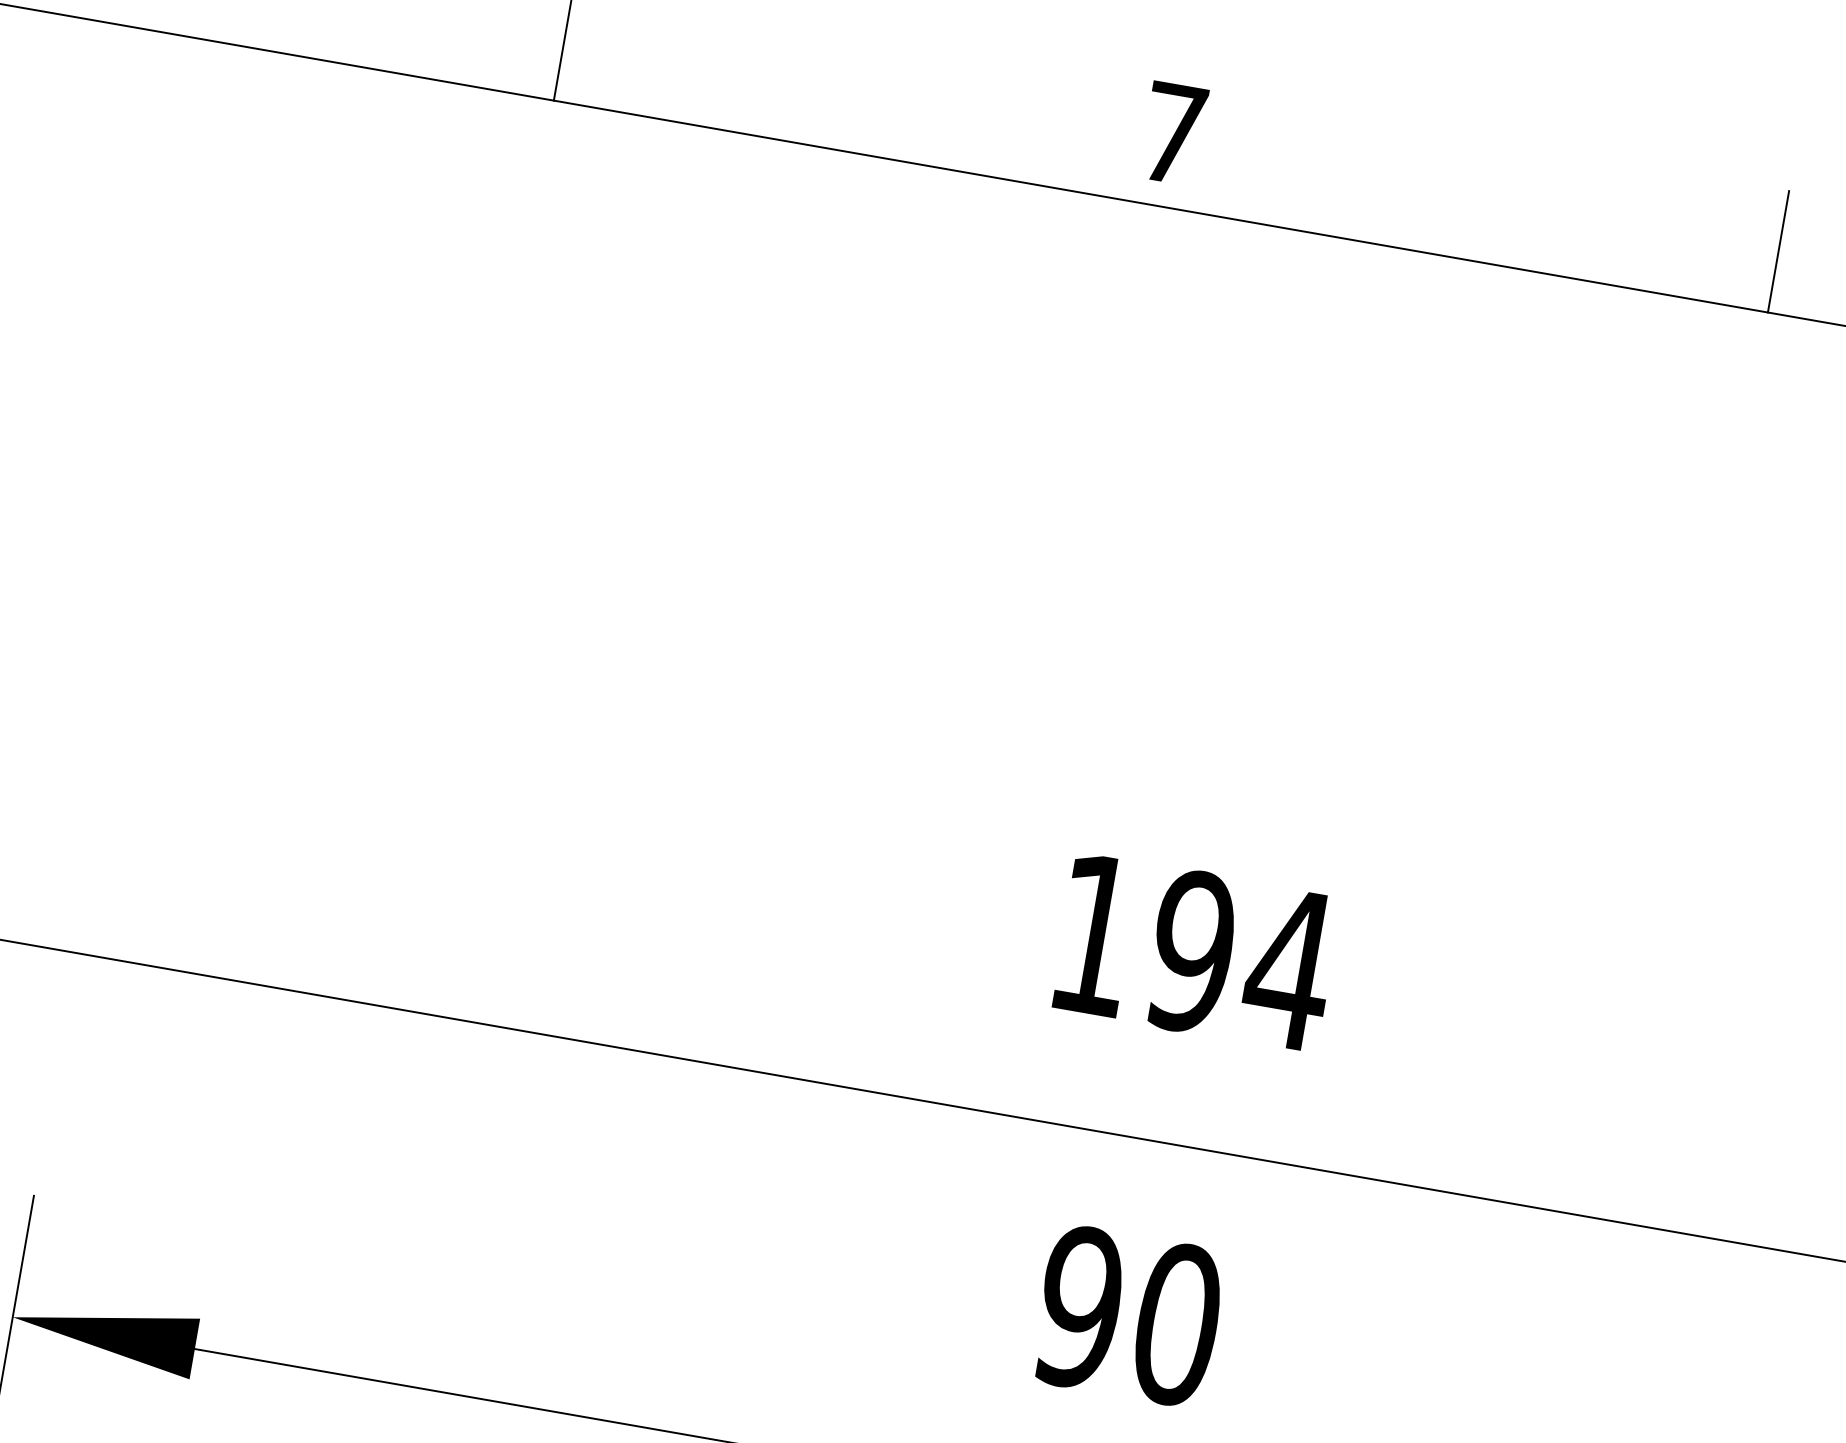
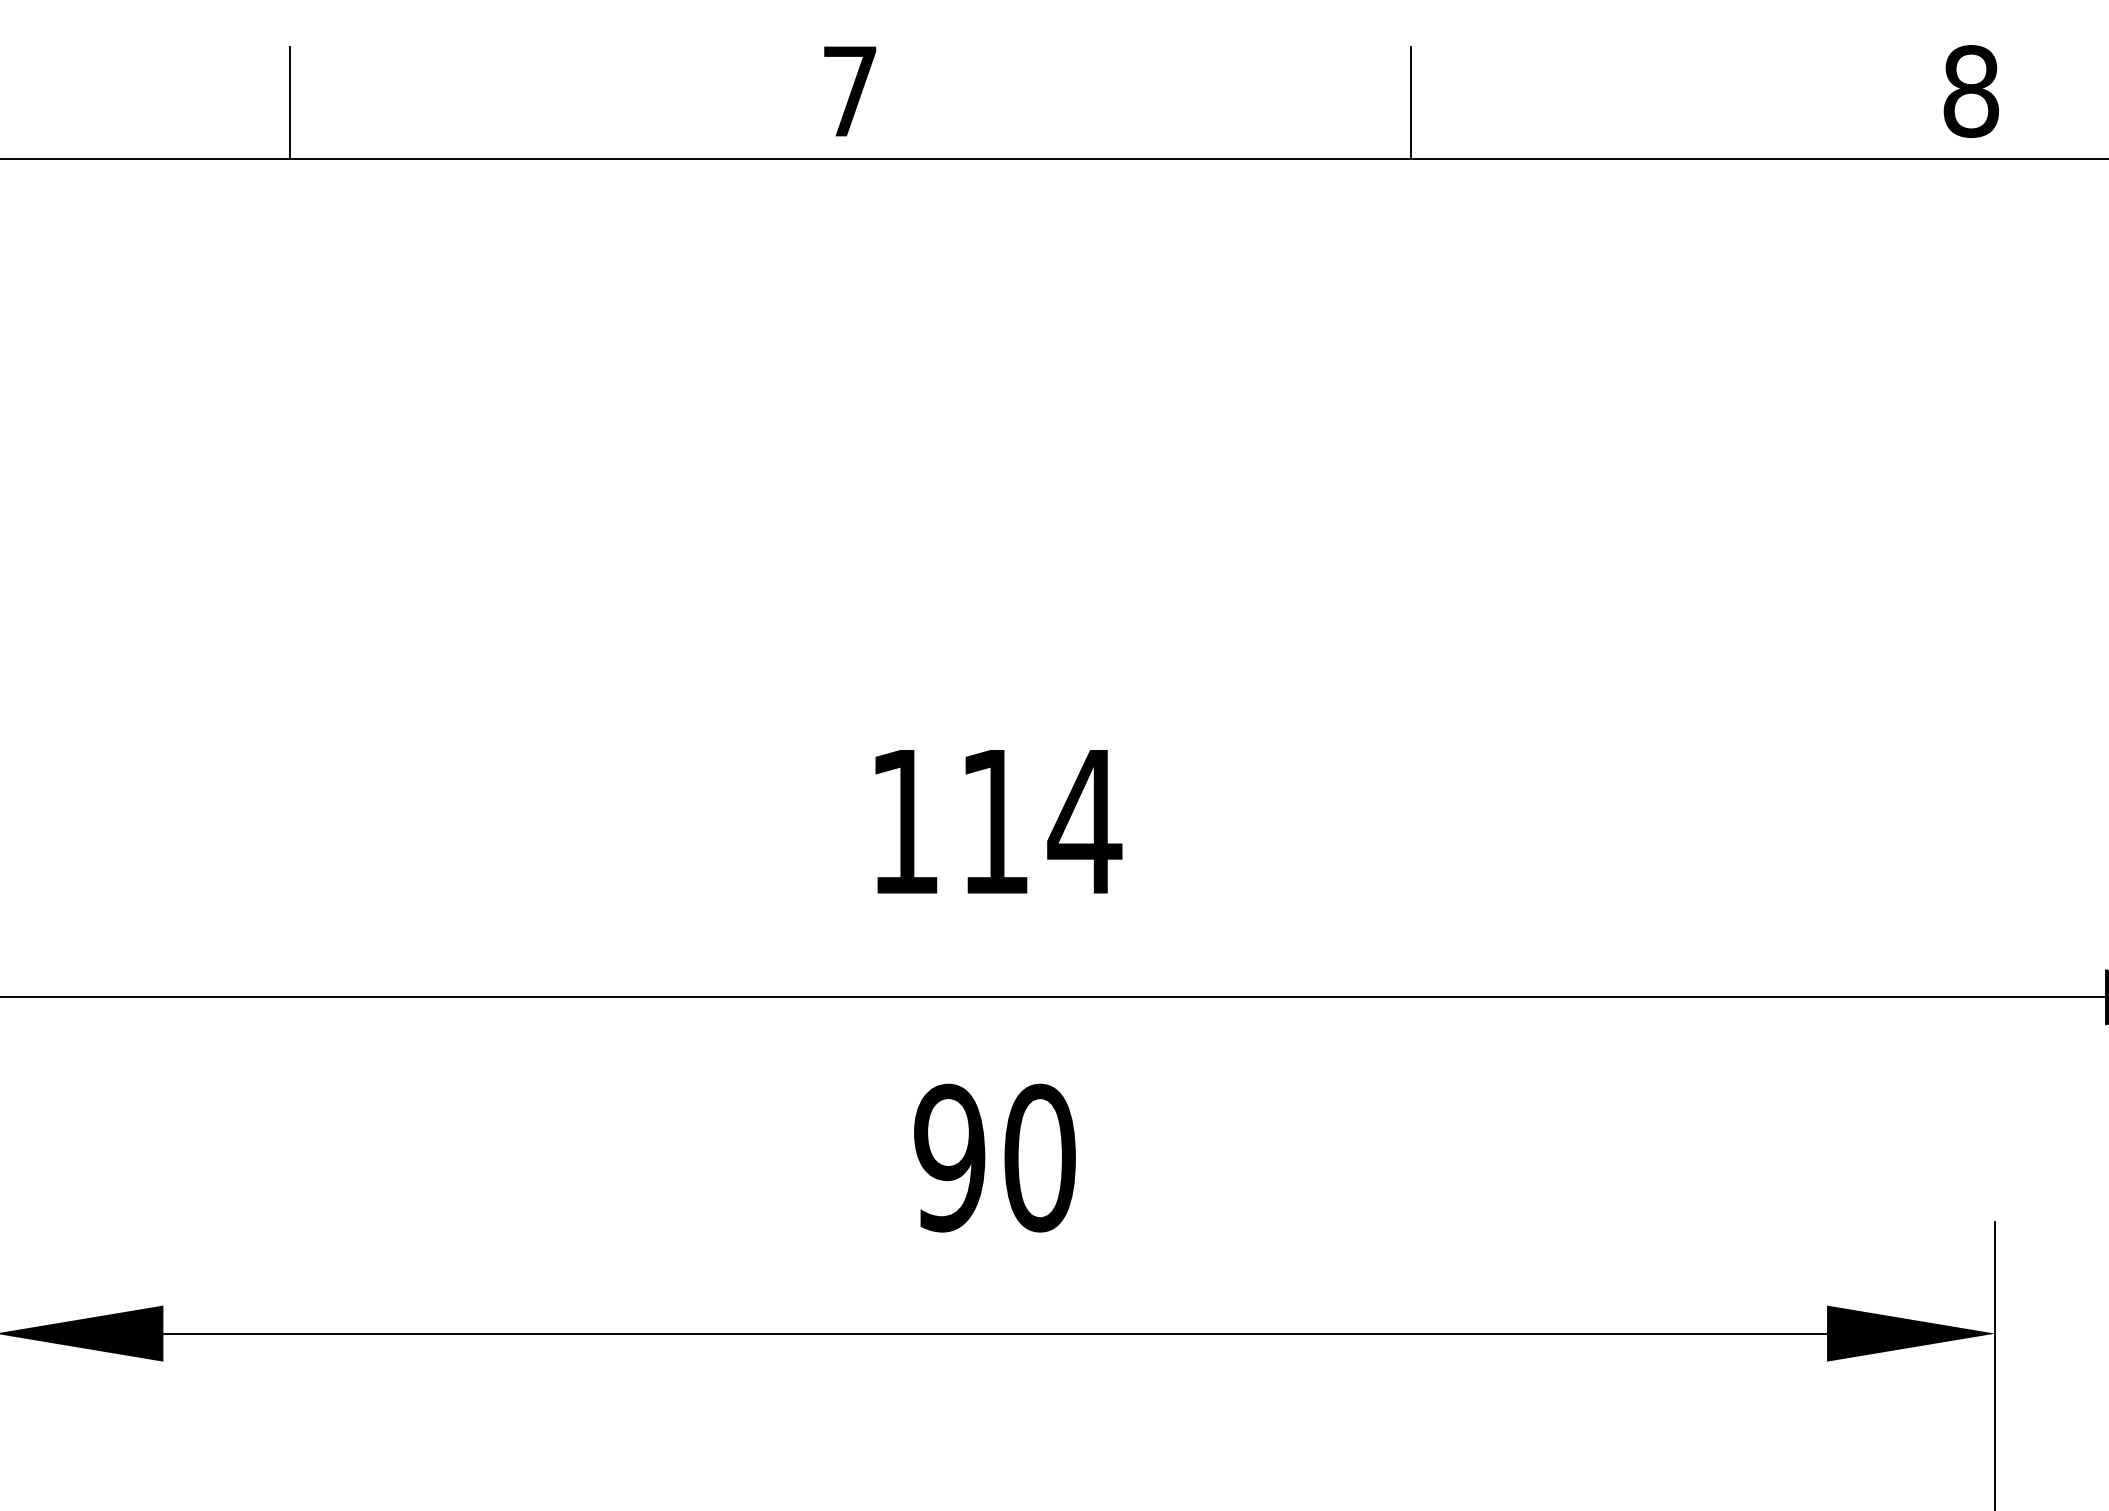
text: (1191, 951) -> (994, 821), 194 -> 114

